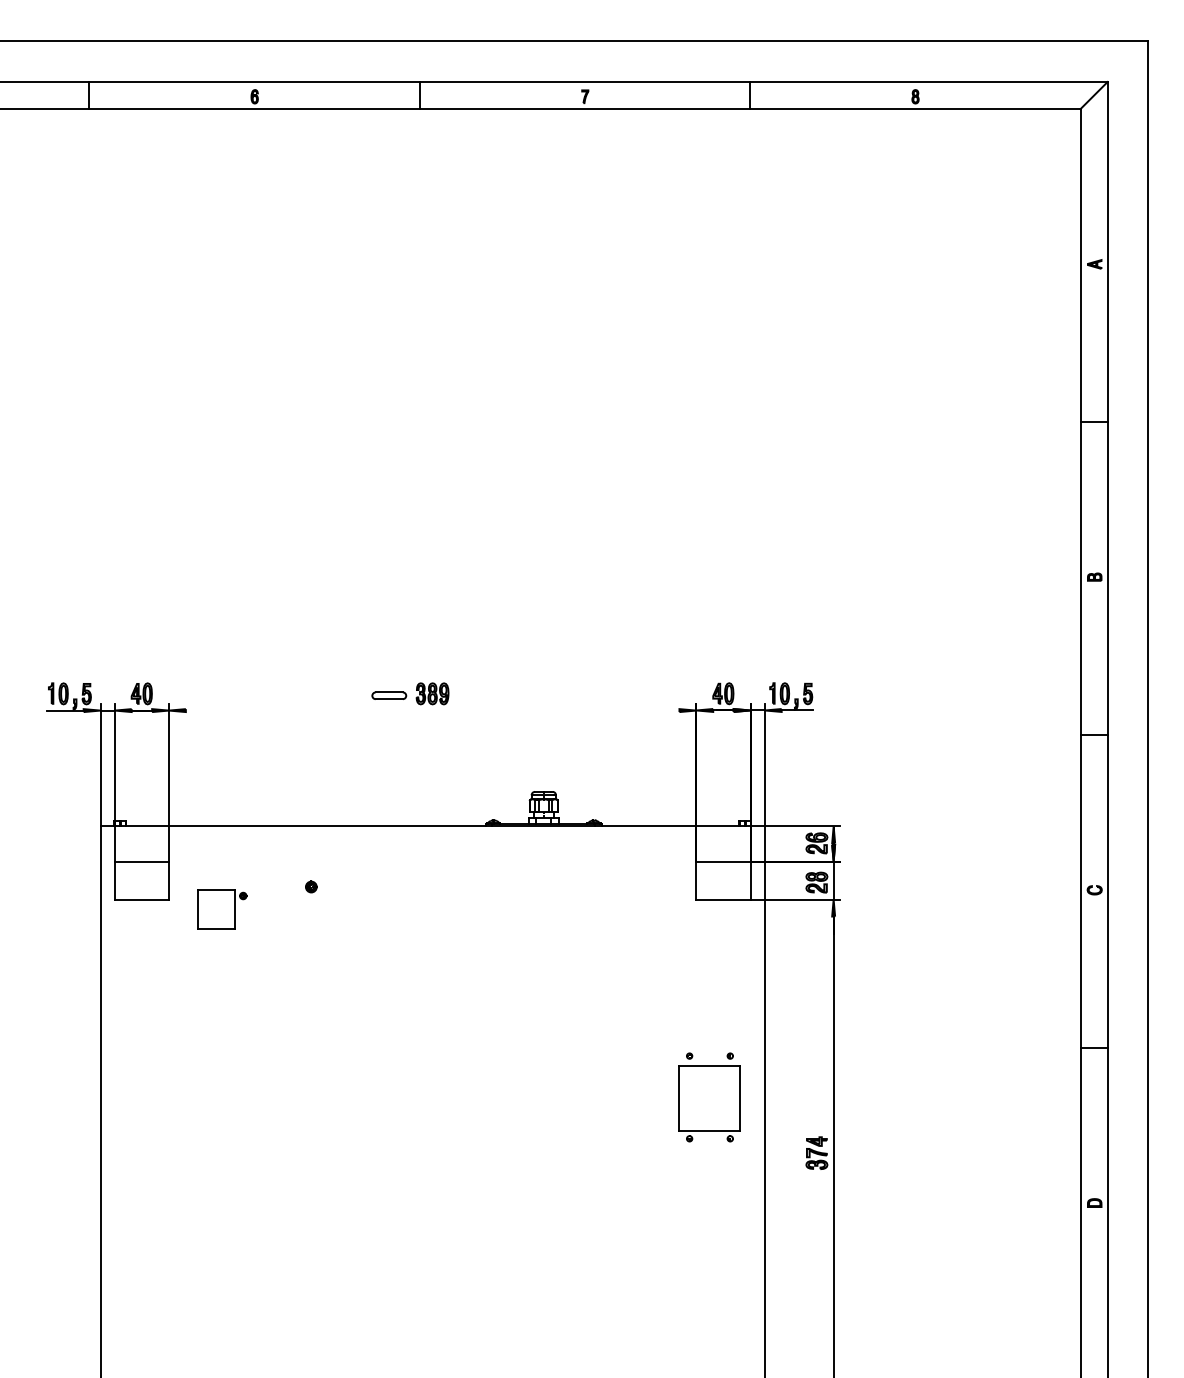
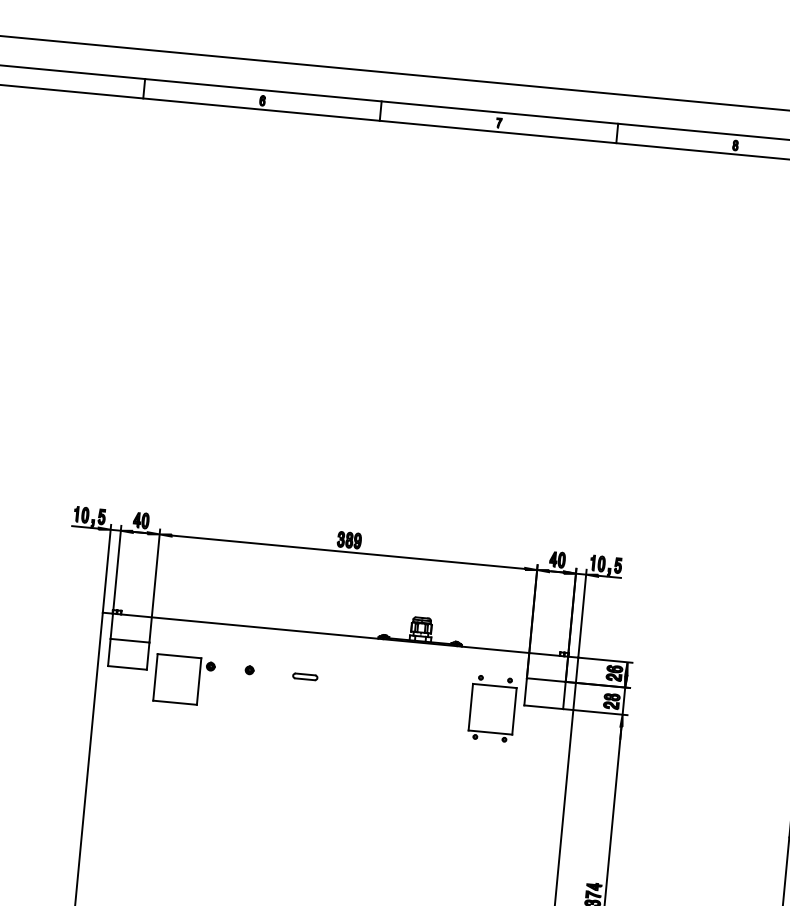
part: (389, 695) -> (305, 676), moved
line: (432, 710) -> (348, 552), added
part: (222, 909) -> (184, 680), size x1.67
part: (709, 1097) -> (492, 708), moved

